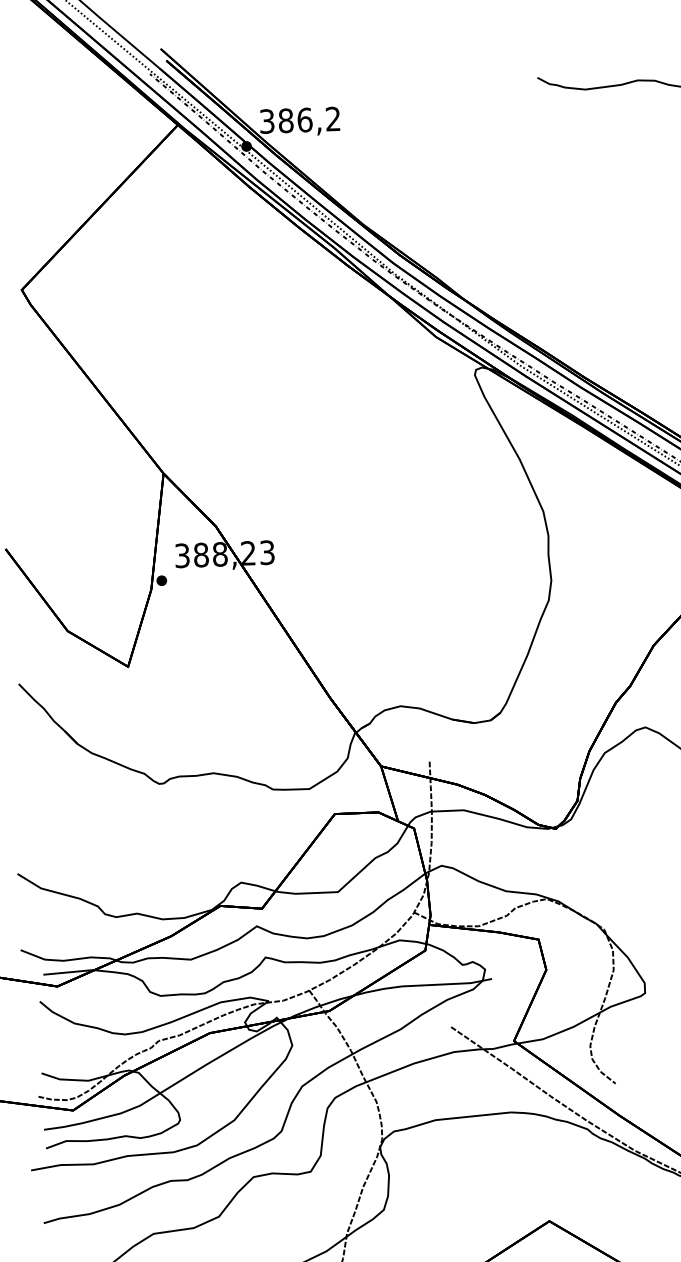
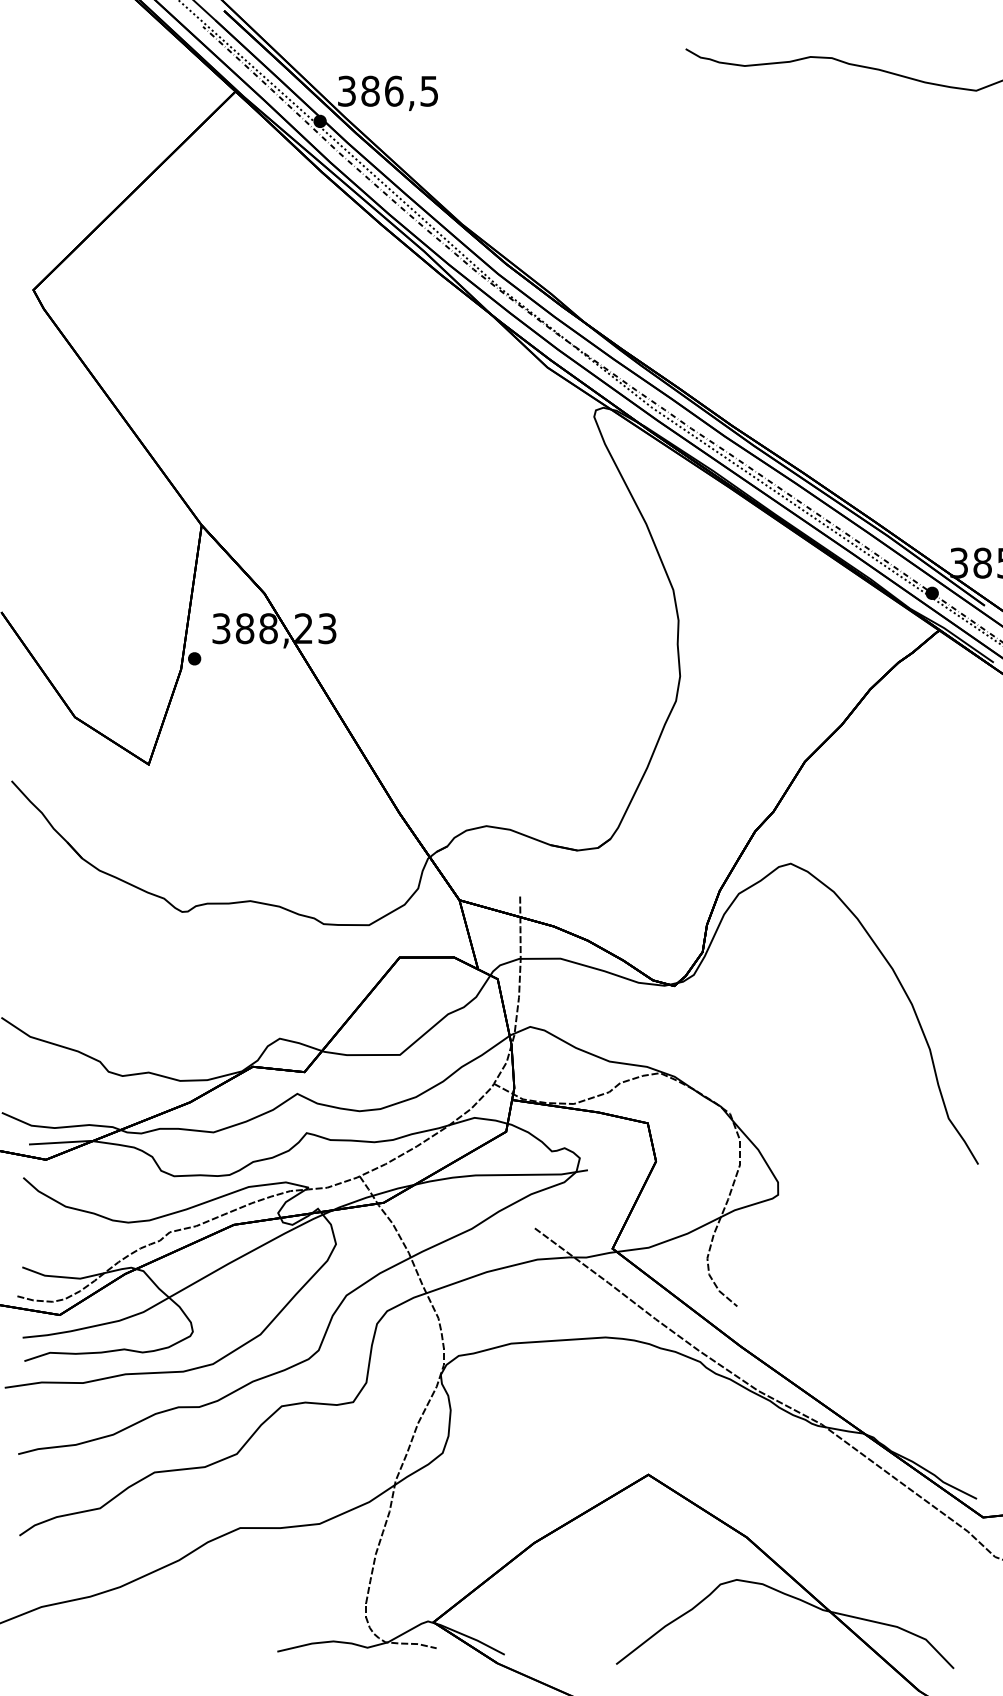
text: (332, 118) -> (428, 90), 386,2 -> 386,5

